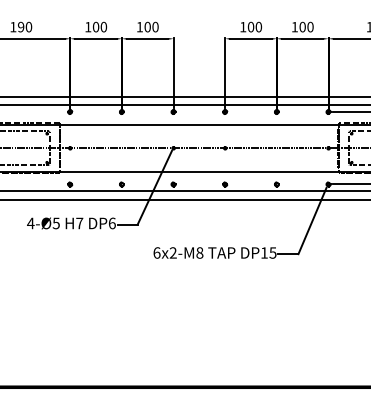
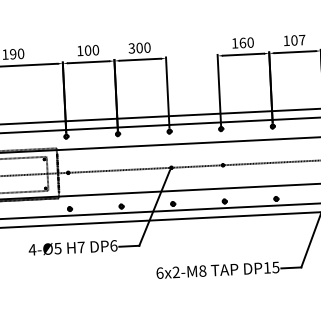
text: (139, 26) -> (131, 47), 100 -> 300
text: (250, 26) -> (242, 42), 100 -> 160
text: (310, 26) -> (302, 39), 100 -> 107

